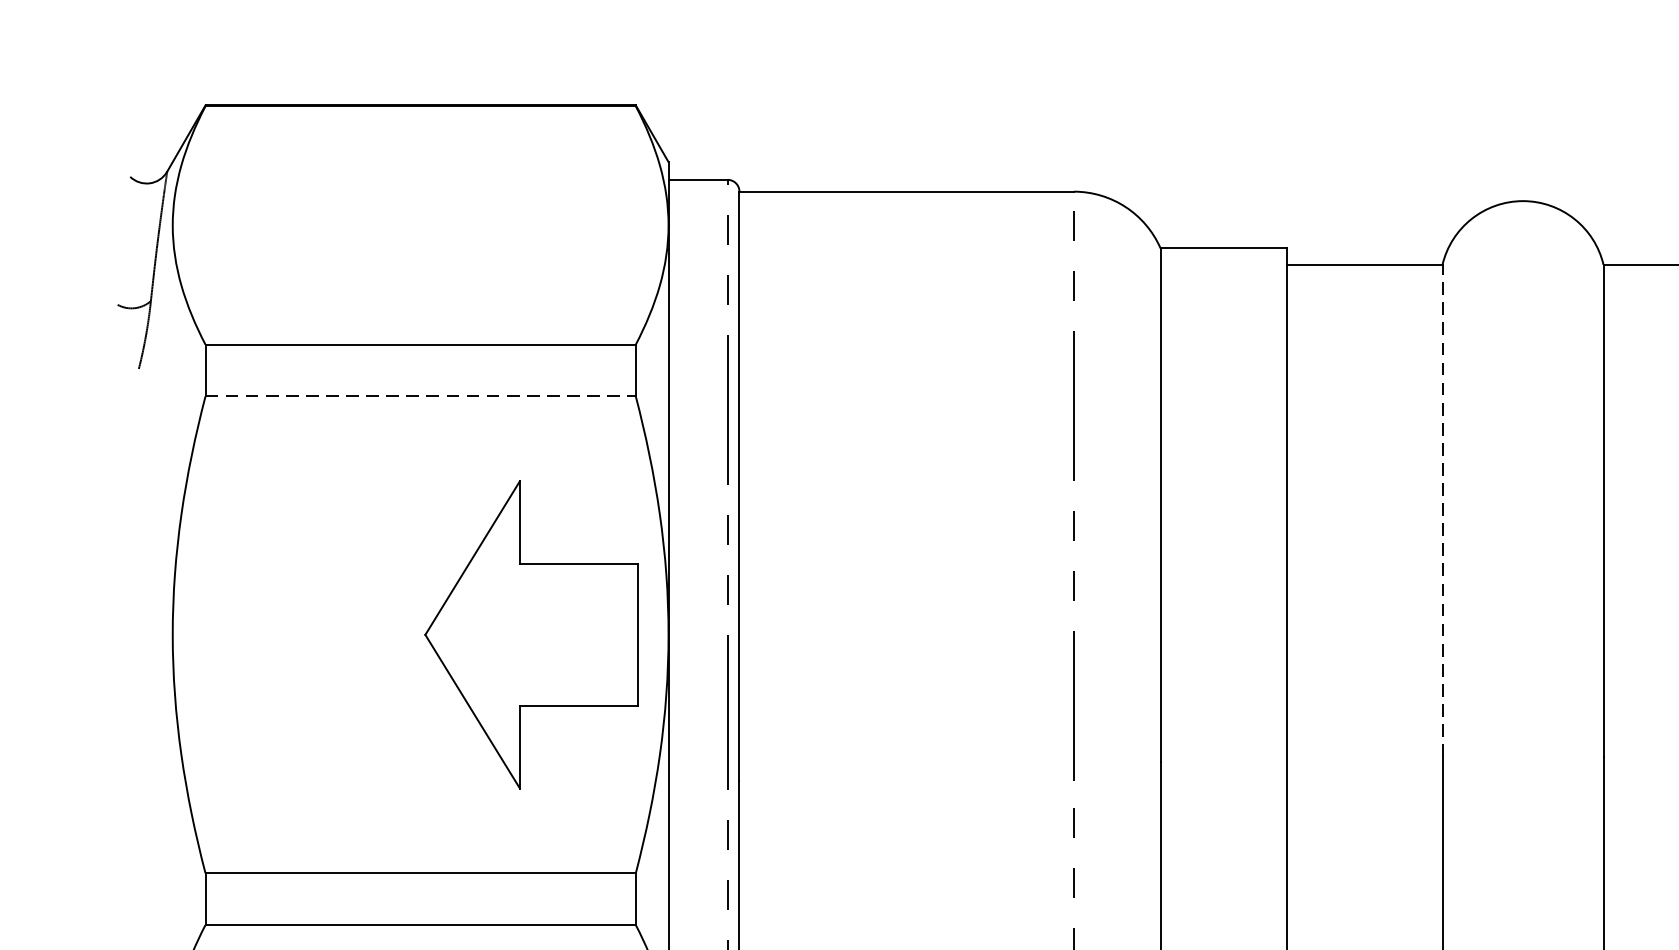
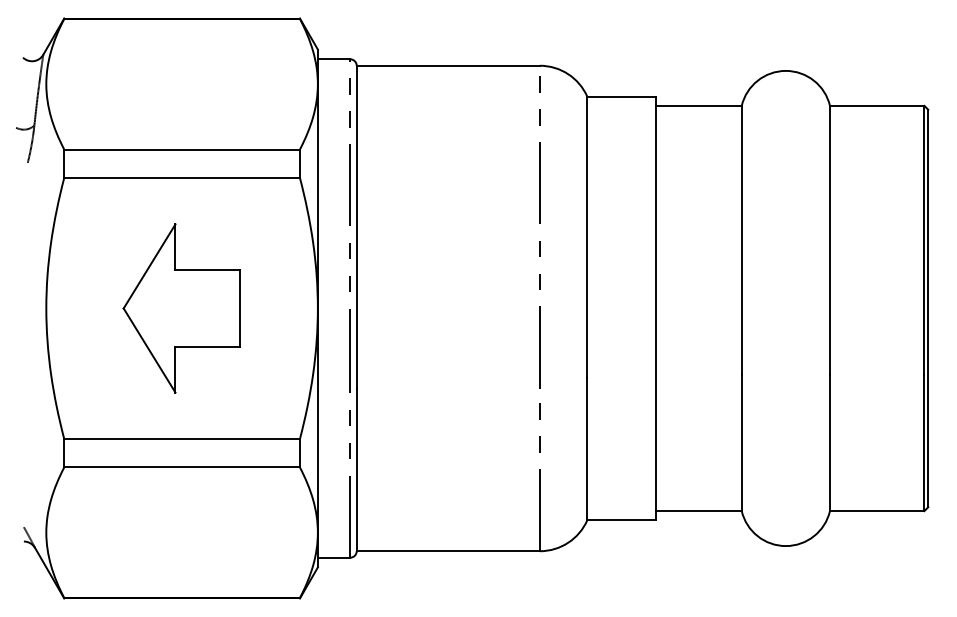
line: (421, 395) -> (182, 177), dashed -> solid
line: (1441, 510) -> (741, 240), dashed -> solid
part: (530, 634) -> (181, 308), moved

